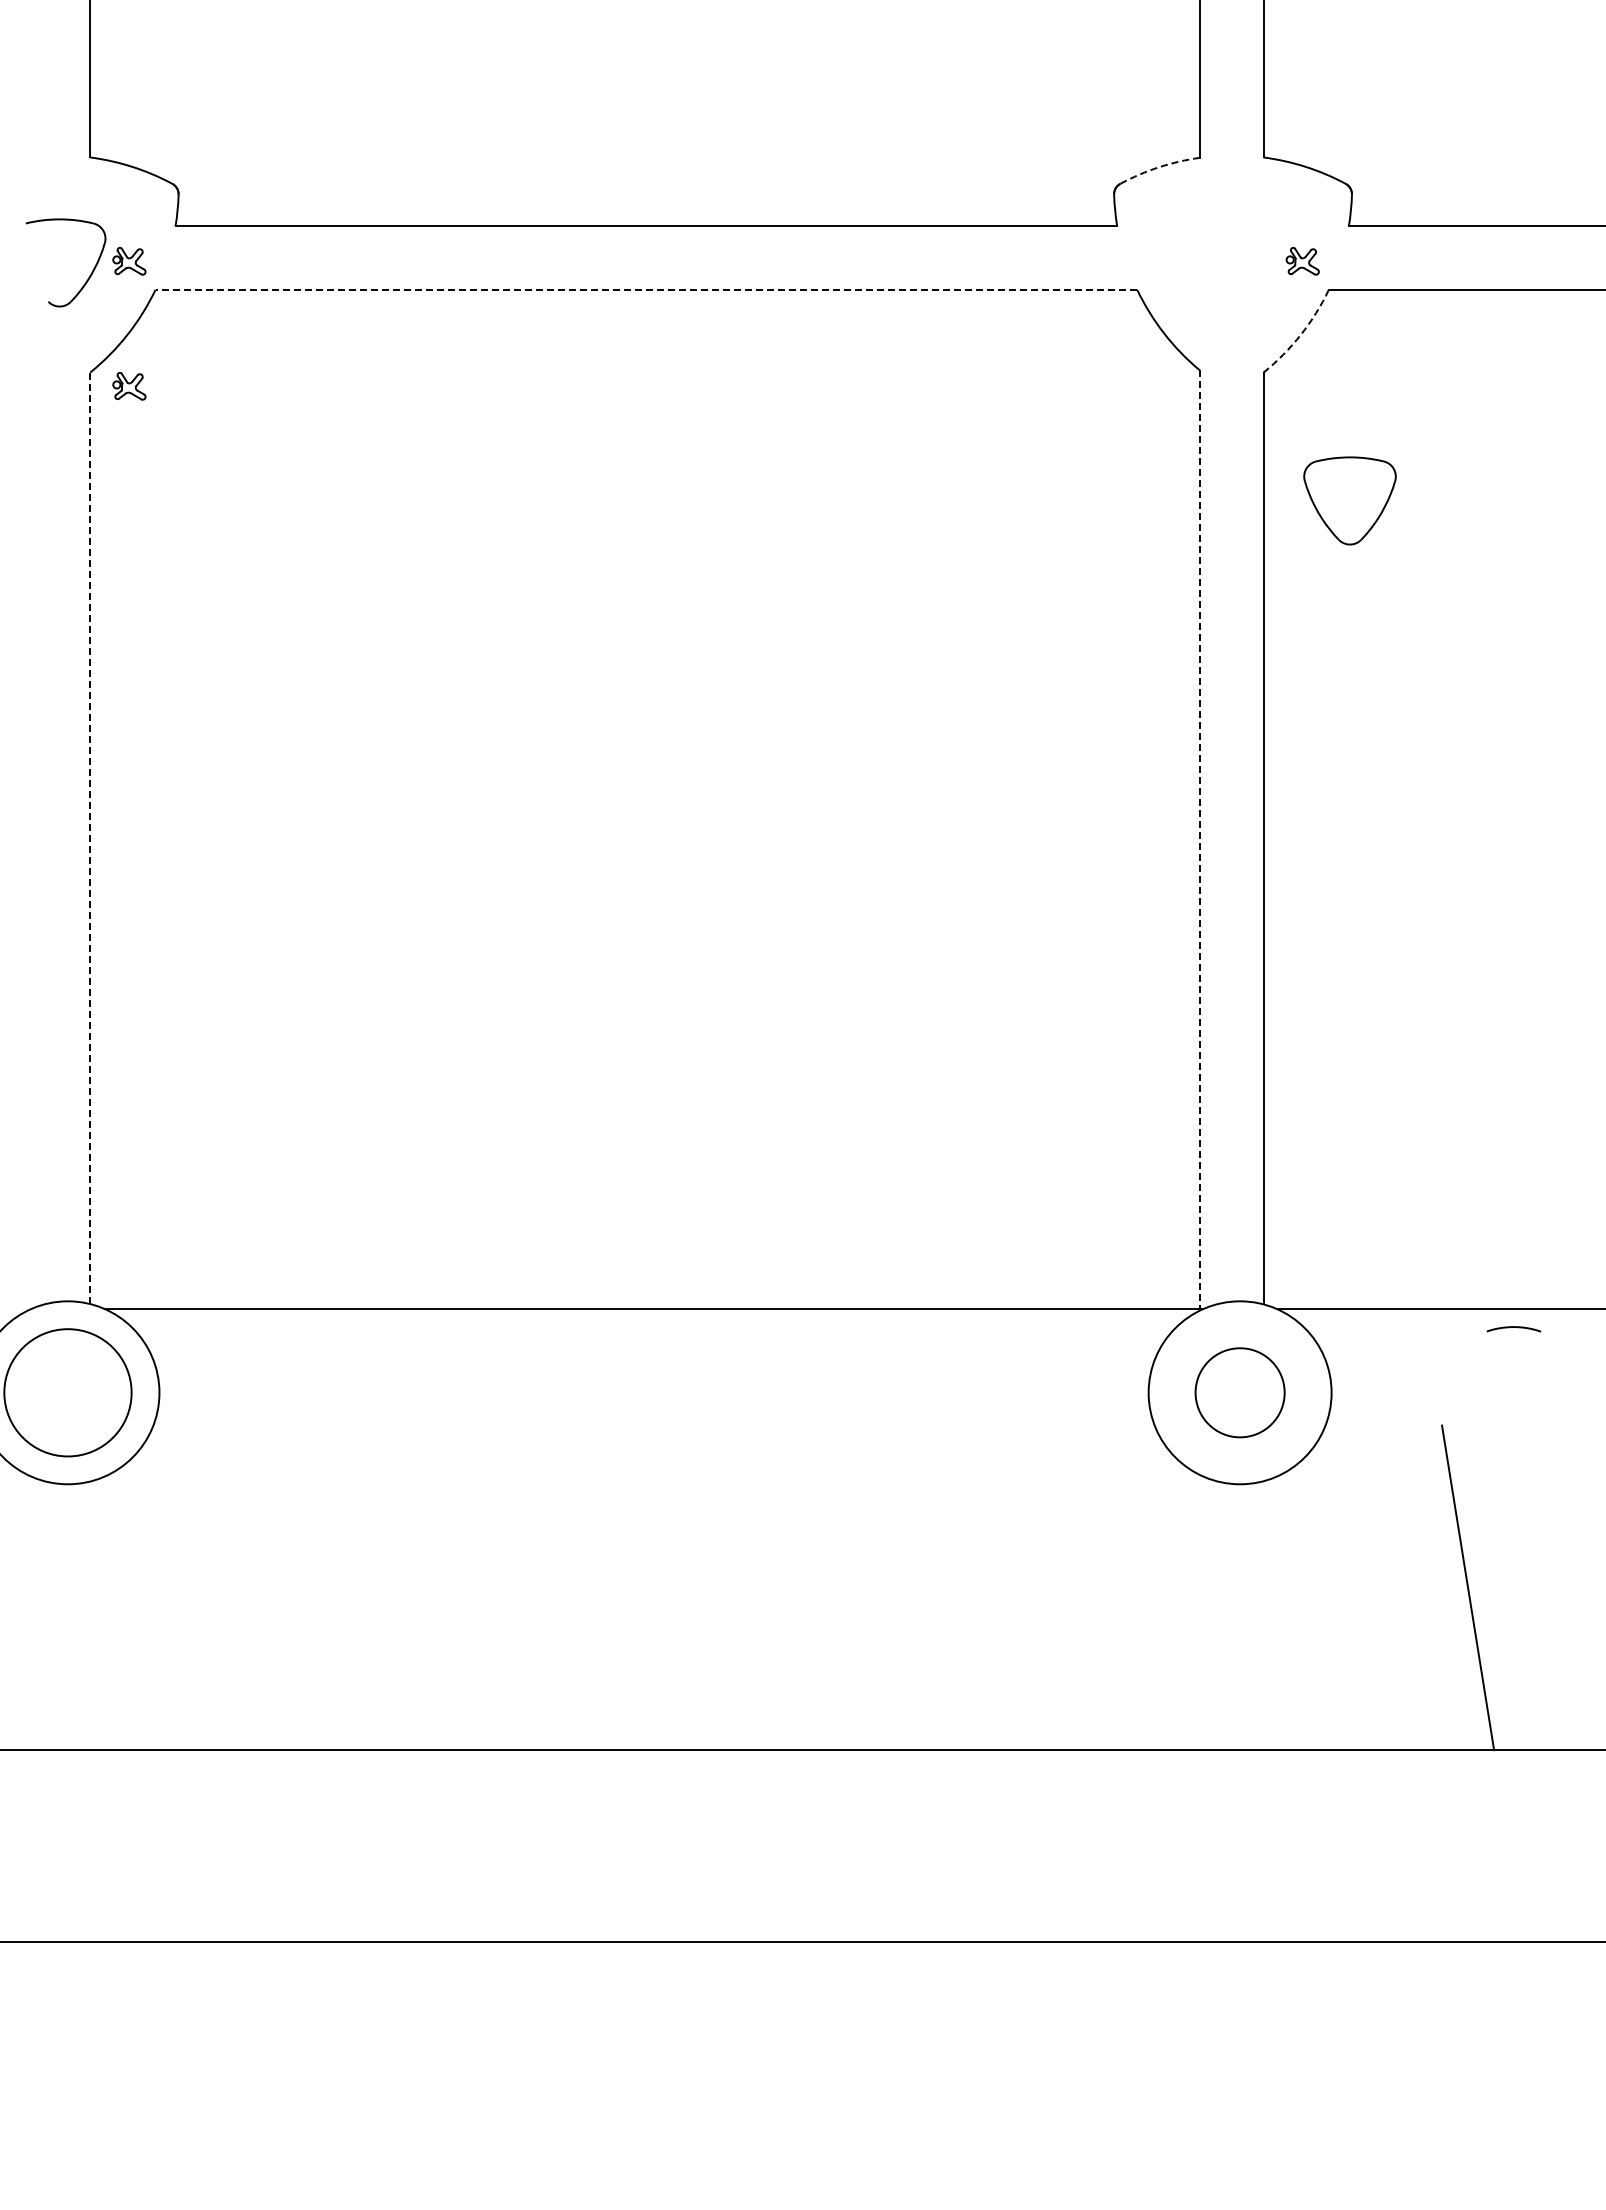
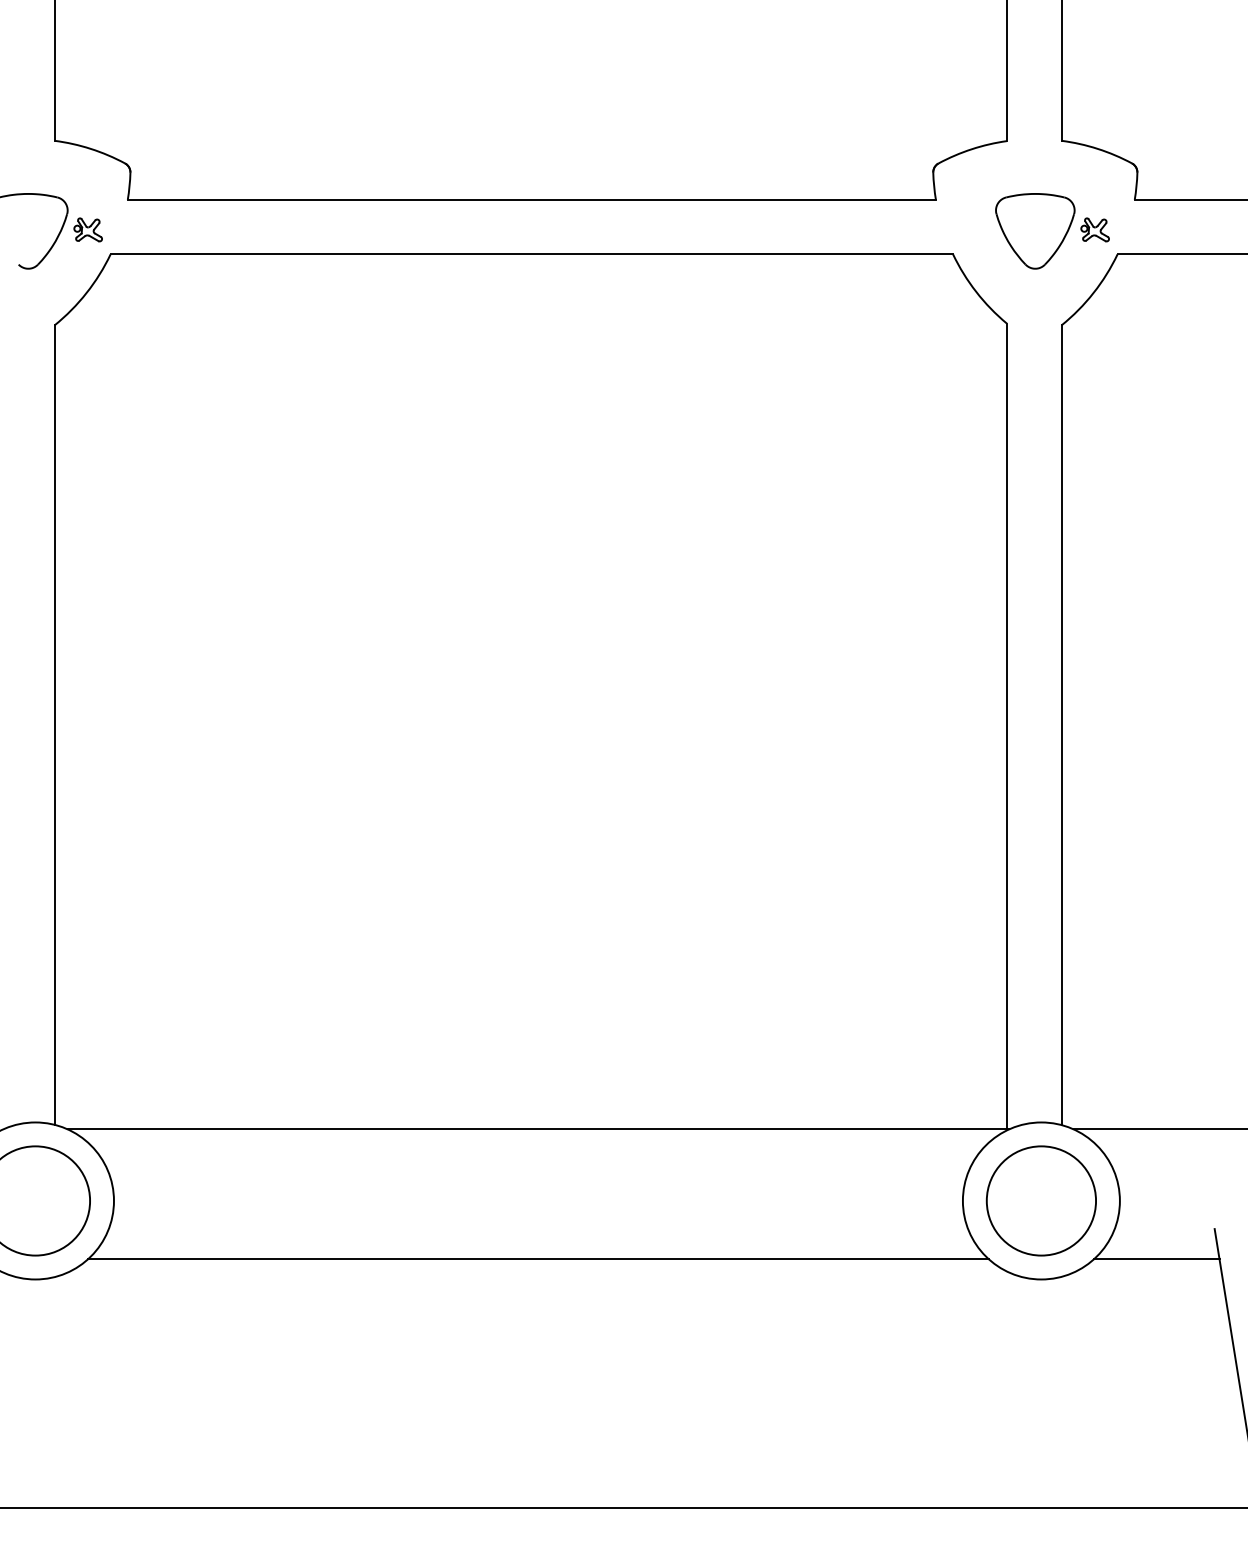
arc: (1159, 167) -> (972, 149), dashed -> solid
line: (646, 289) -> (531, 254), dashed -> solid
arc: (1300, 334) -> (1093, 292), dashed -> solid
part: (129, 386) -> (88, 337), removed
part: (1349, 500) -> (1034, 230), moved
line: (90, 838) -> (54, 725), dashed -> solid
line: (1199, 840) -> (1006, 726), dashed -> solid
circle: (1239, 1392) -> (1040, 1200), size x1.43
line: (653, 1460) -> (537, 1259), added
line: (1374, 1460) -> (1156, 1259), added

